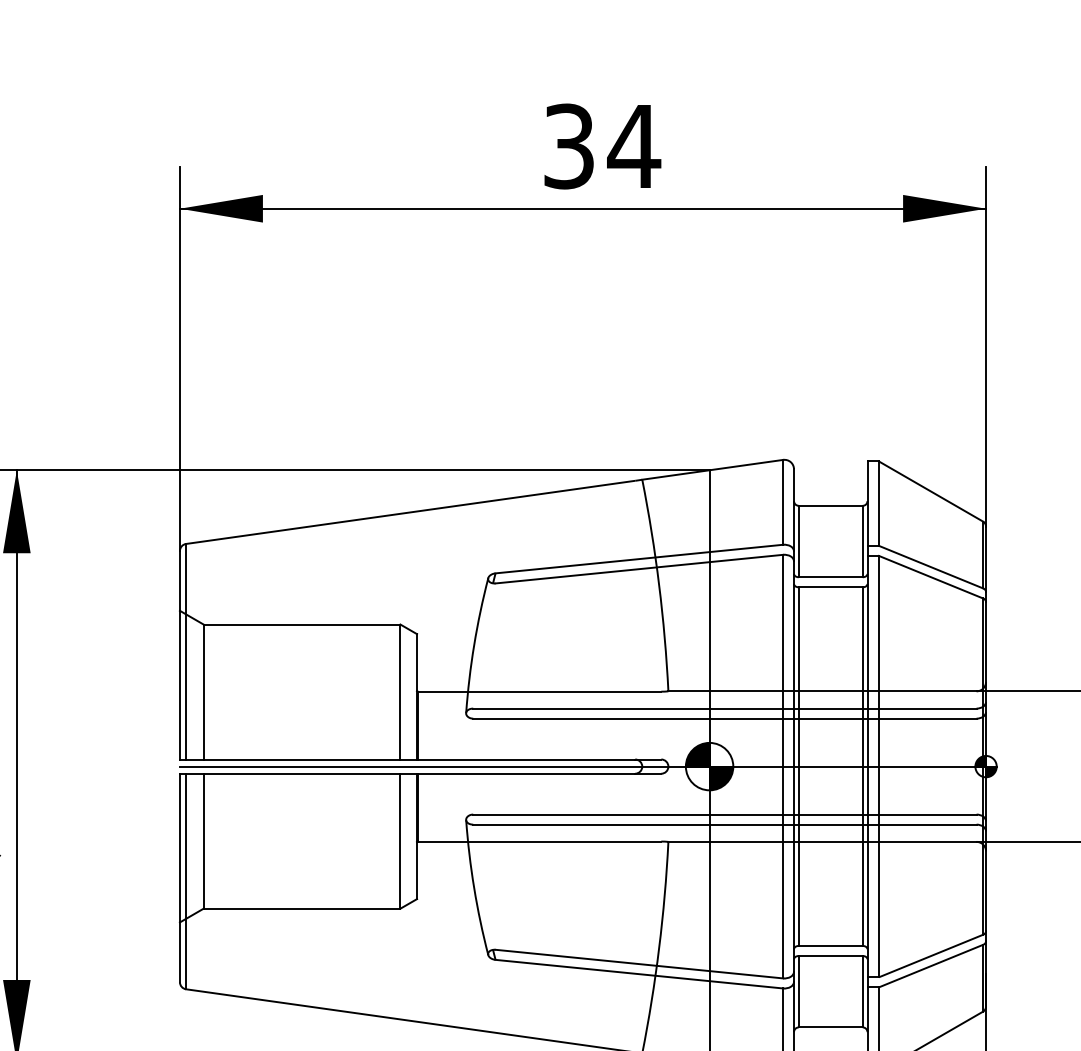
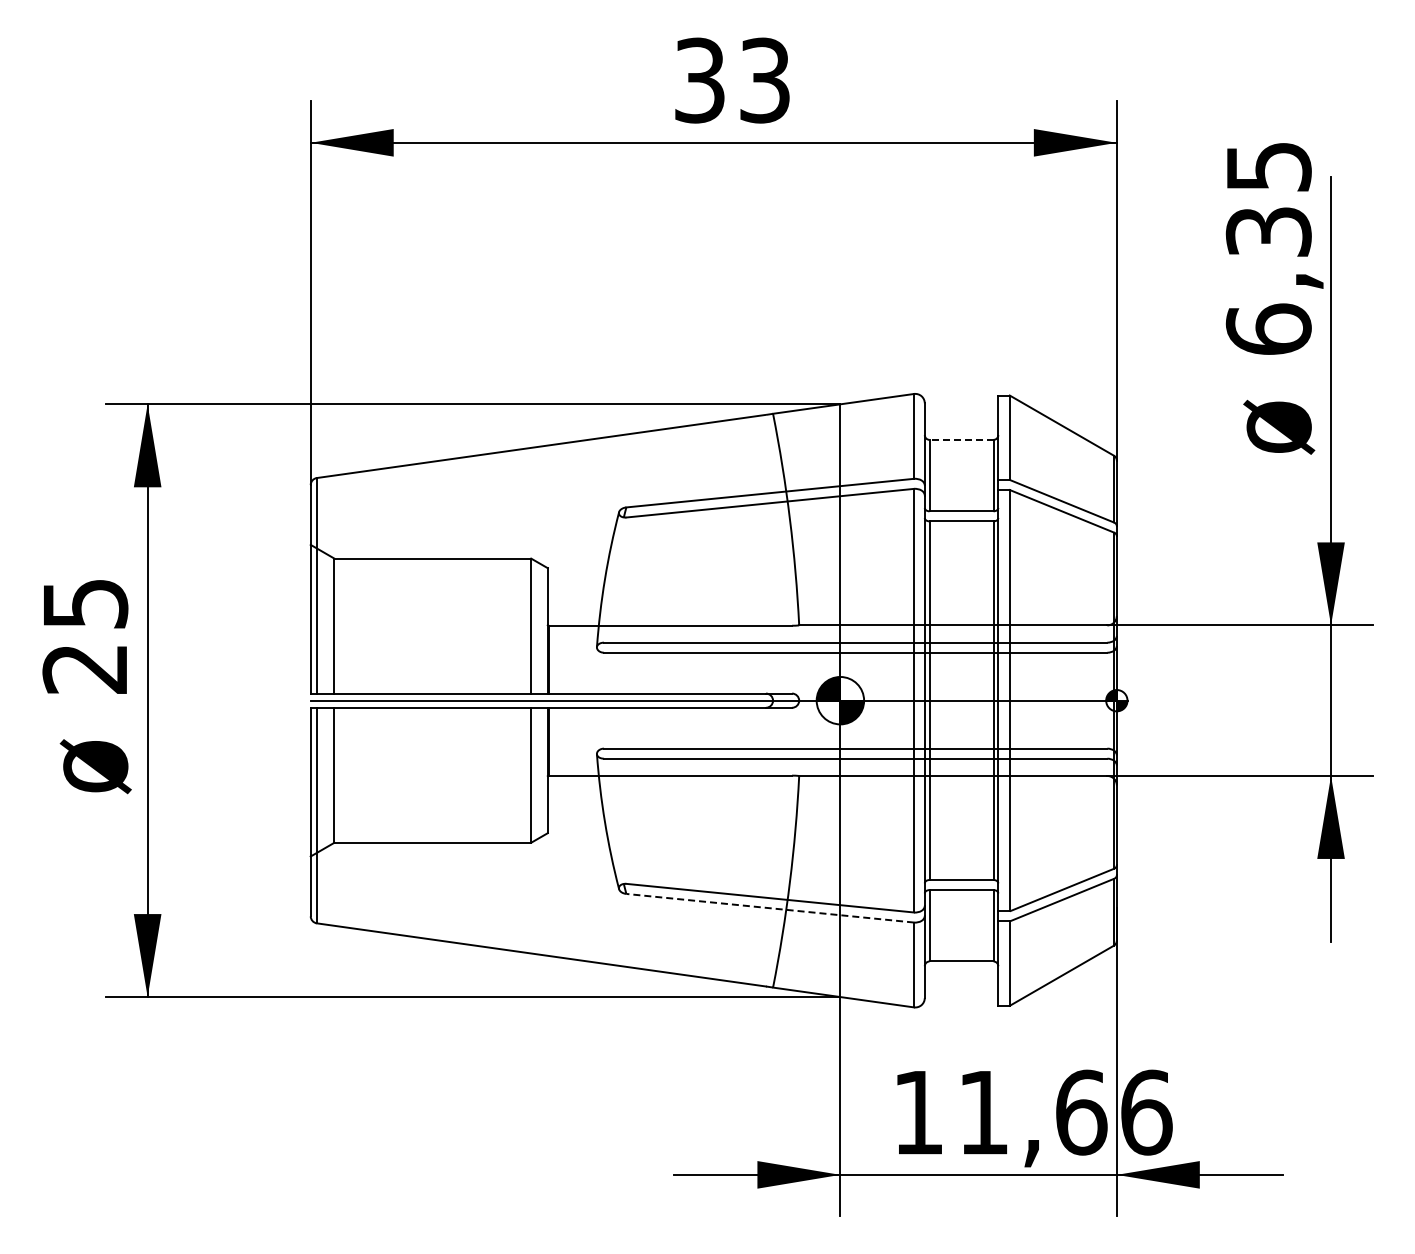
text: (633, 146) -> (764, 80), 34 -> 33
line: (830, 505) -> (961, 439), solid -> dashed
line: (639, 974) -> (770, 908), solid -> dashed

